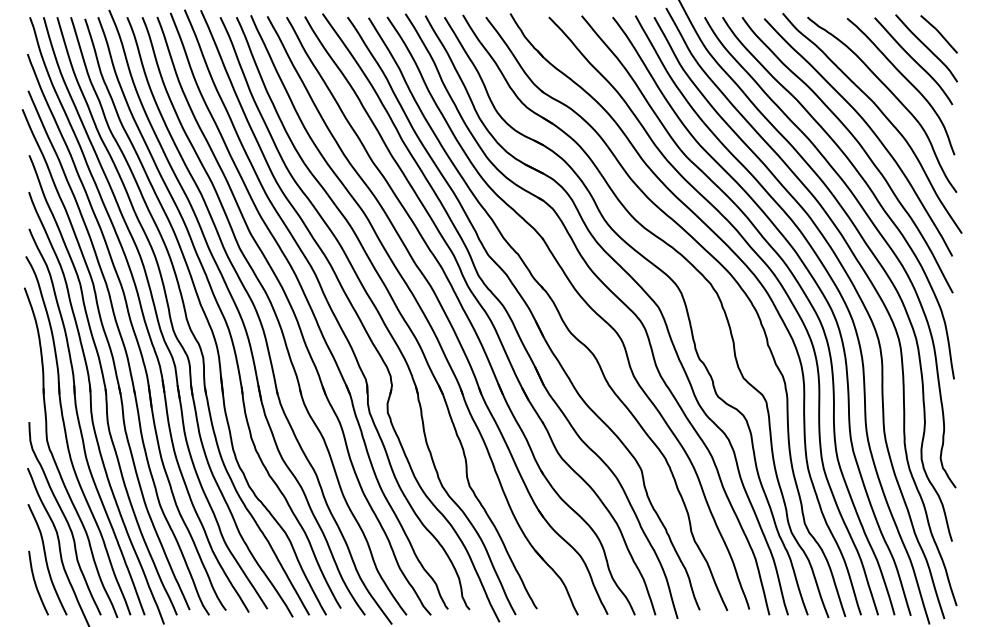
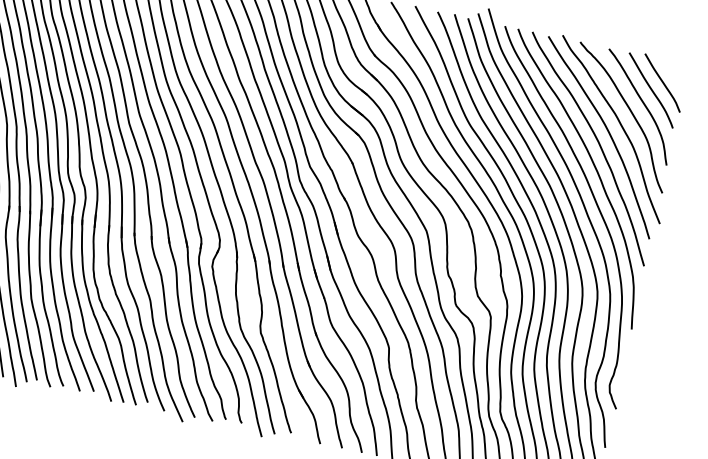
curve: (938, 33) -> (673, 74), removed

